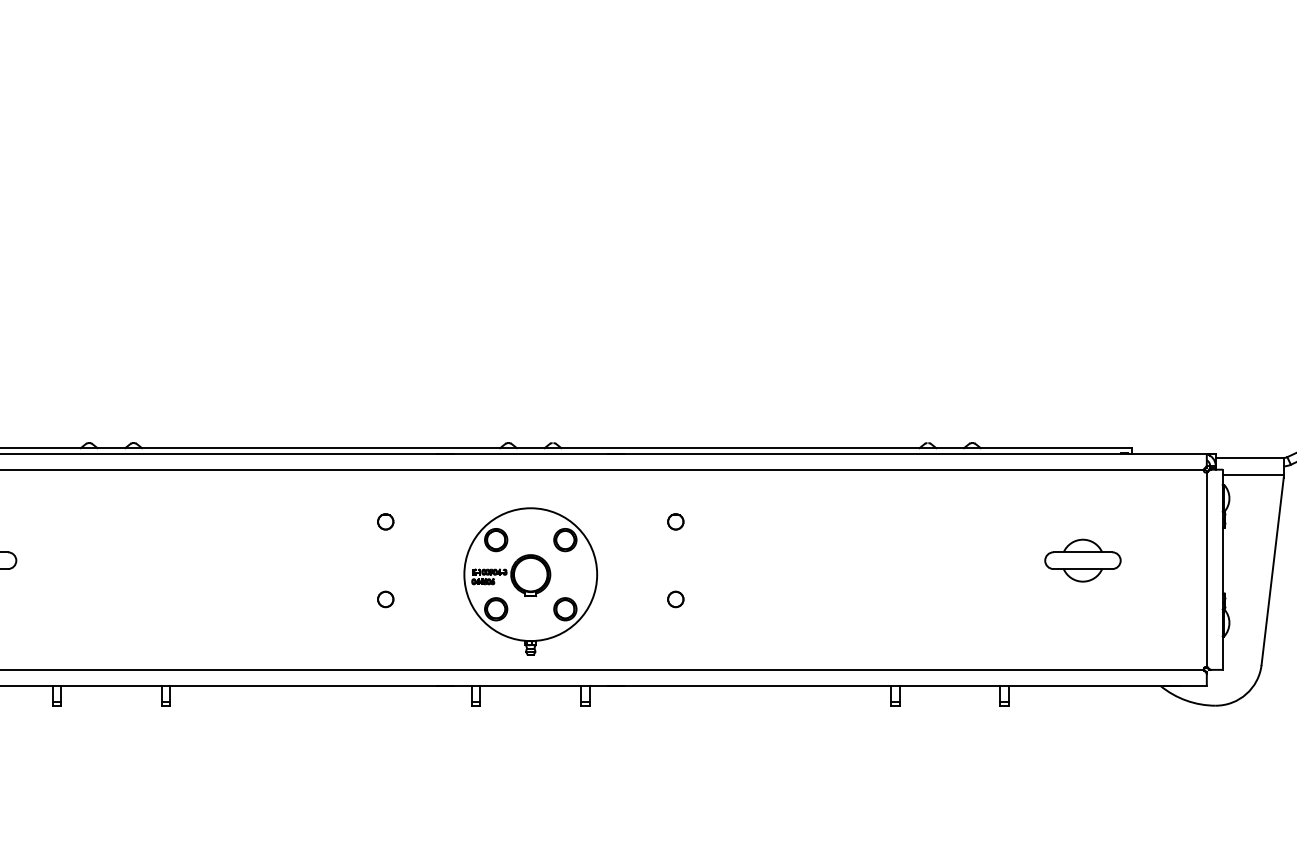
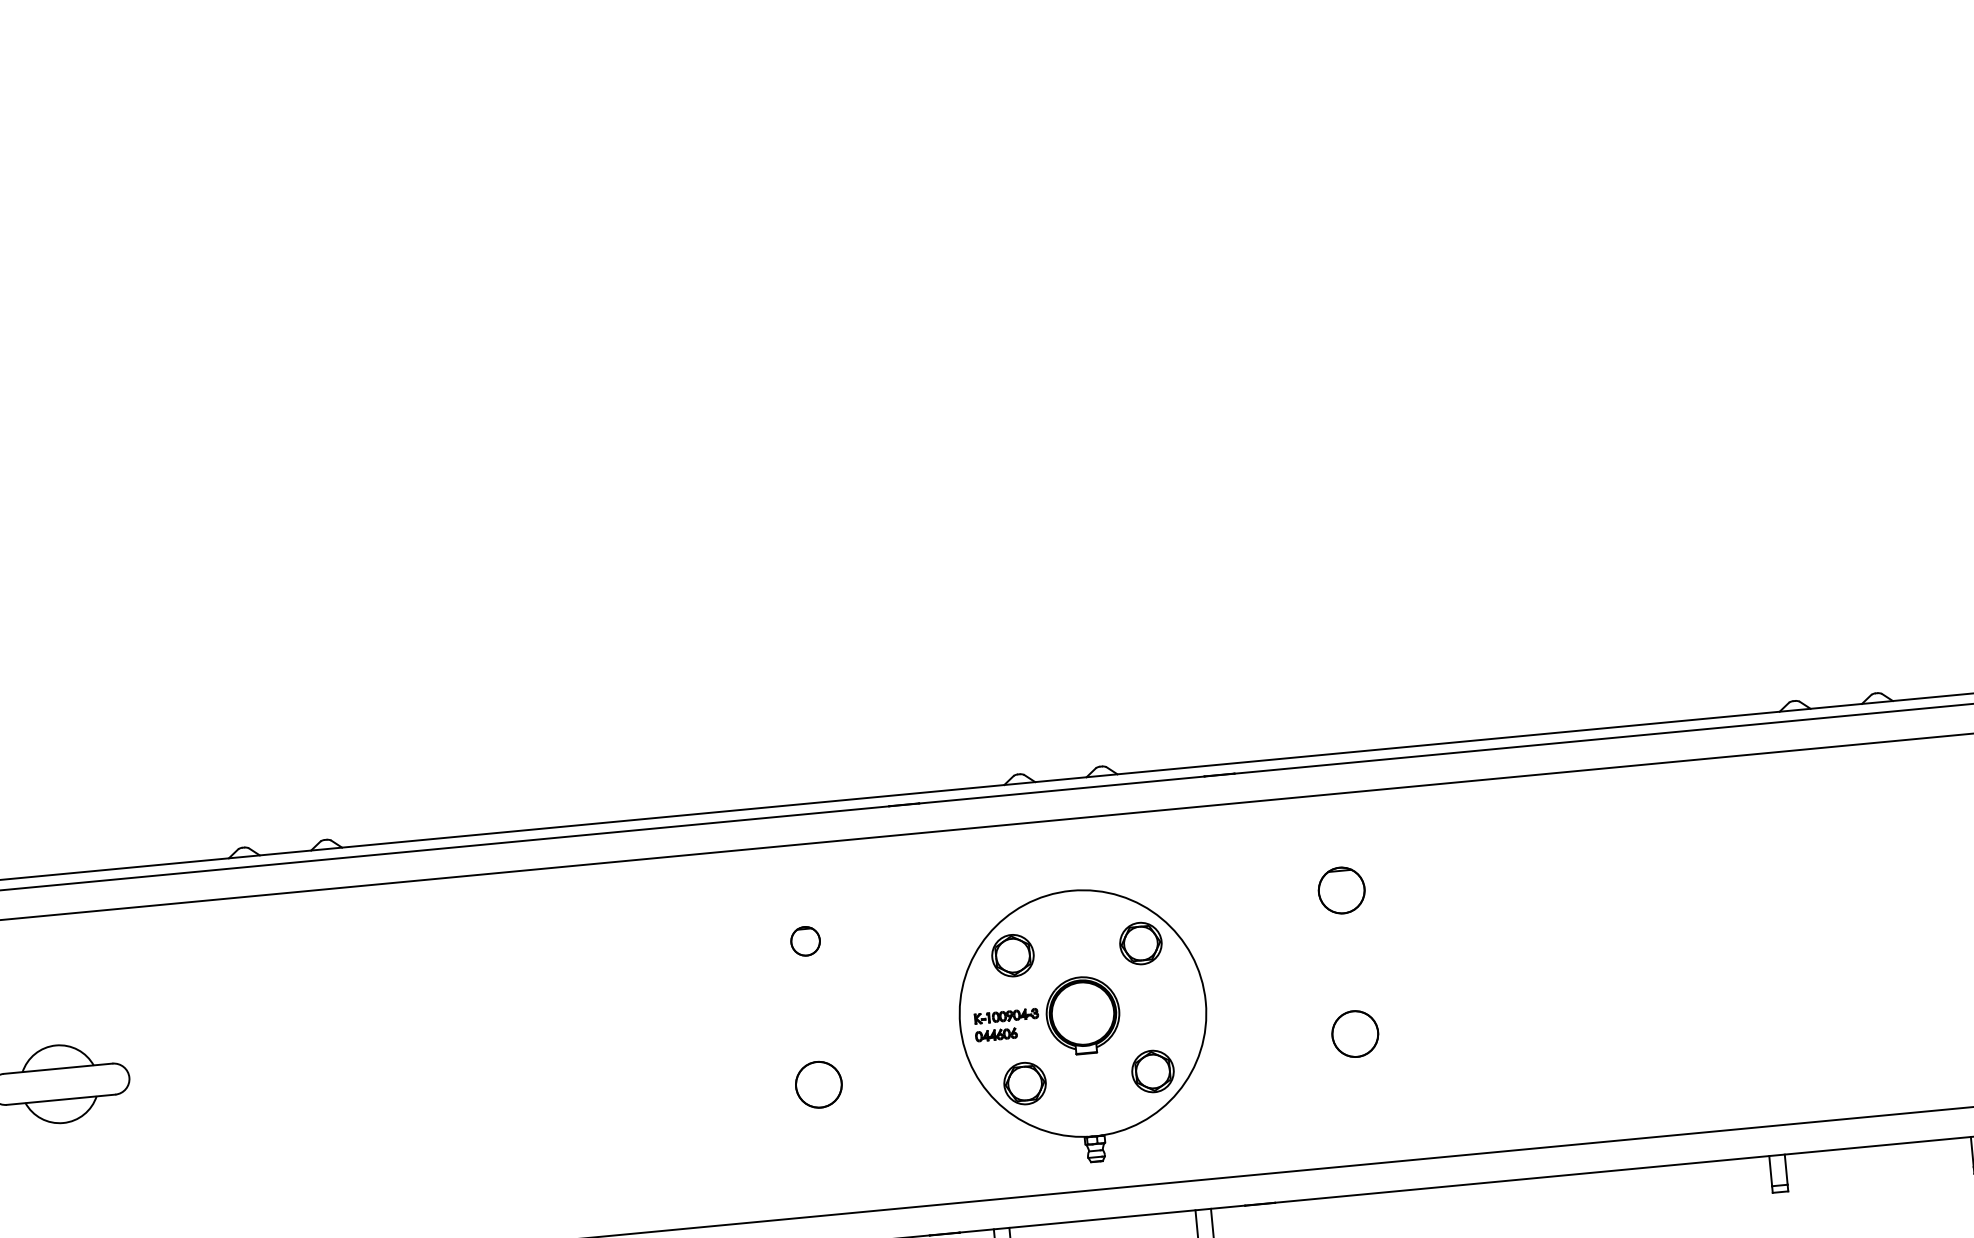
circle: (675, 521) -> (1341, 889), size x1.6
part: (385, 599) -> (818, 1084), size x1.6
part: (675, 599) -> (1354, 1034), size x1.6

